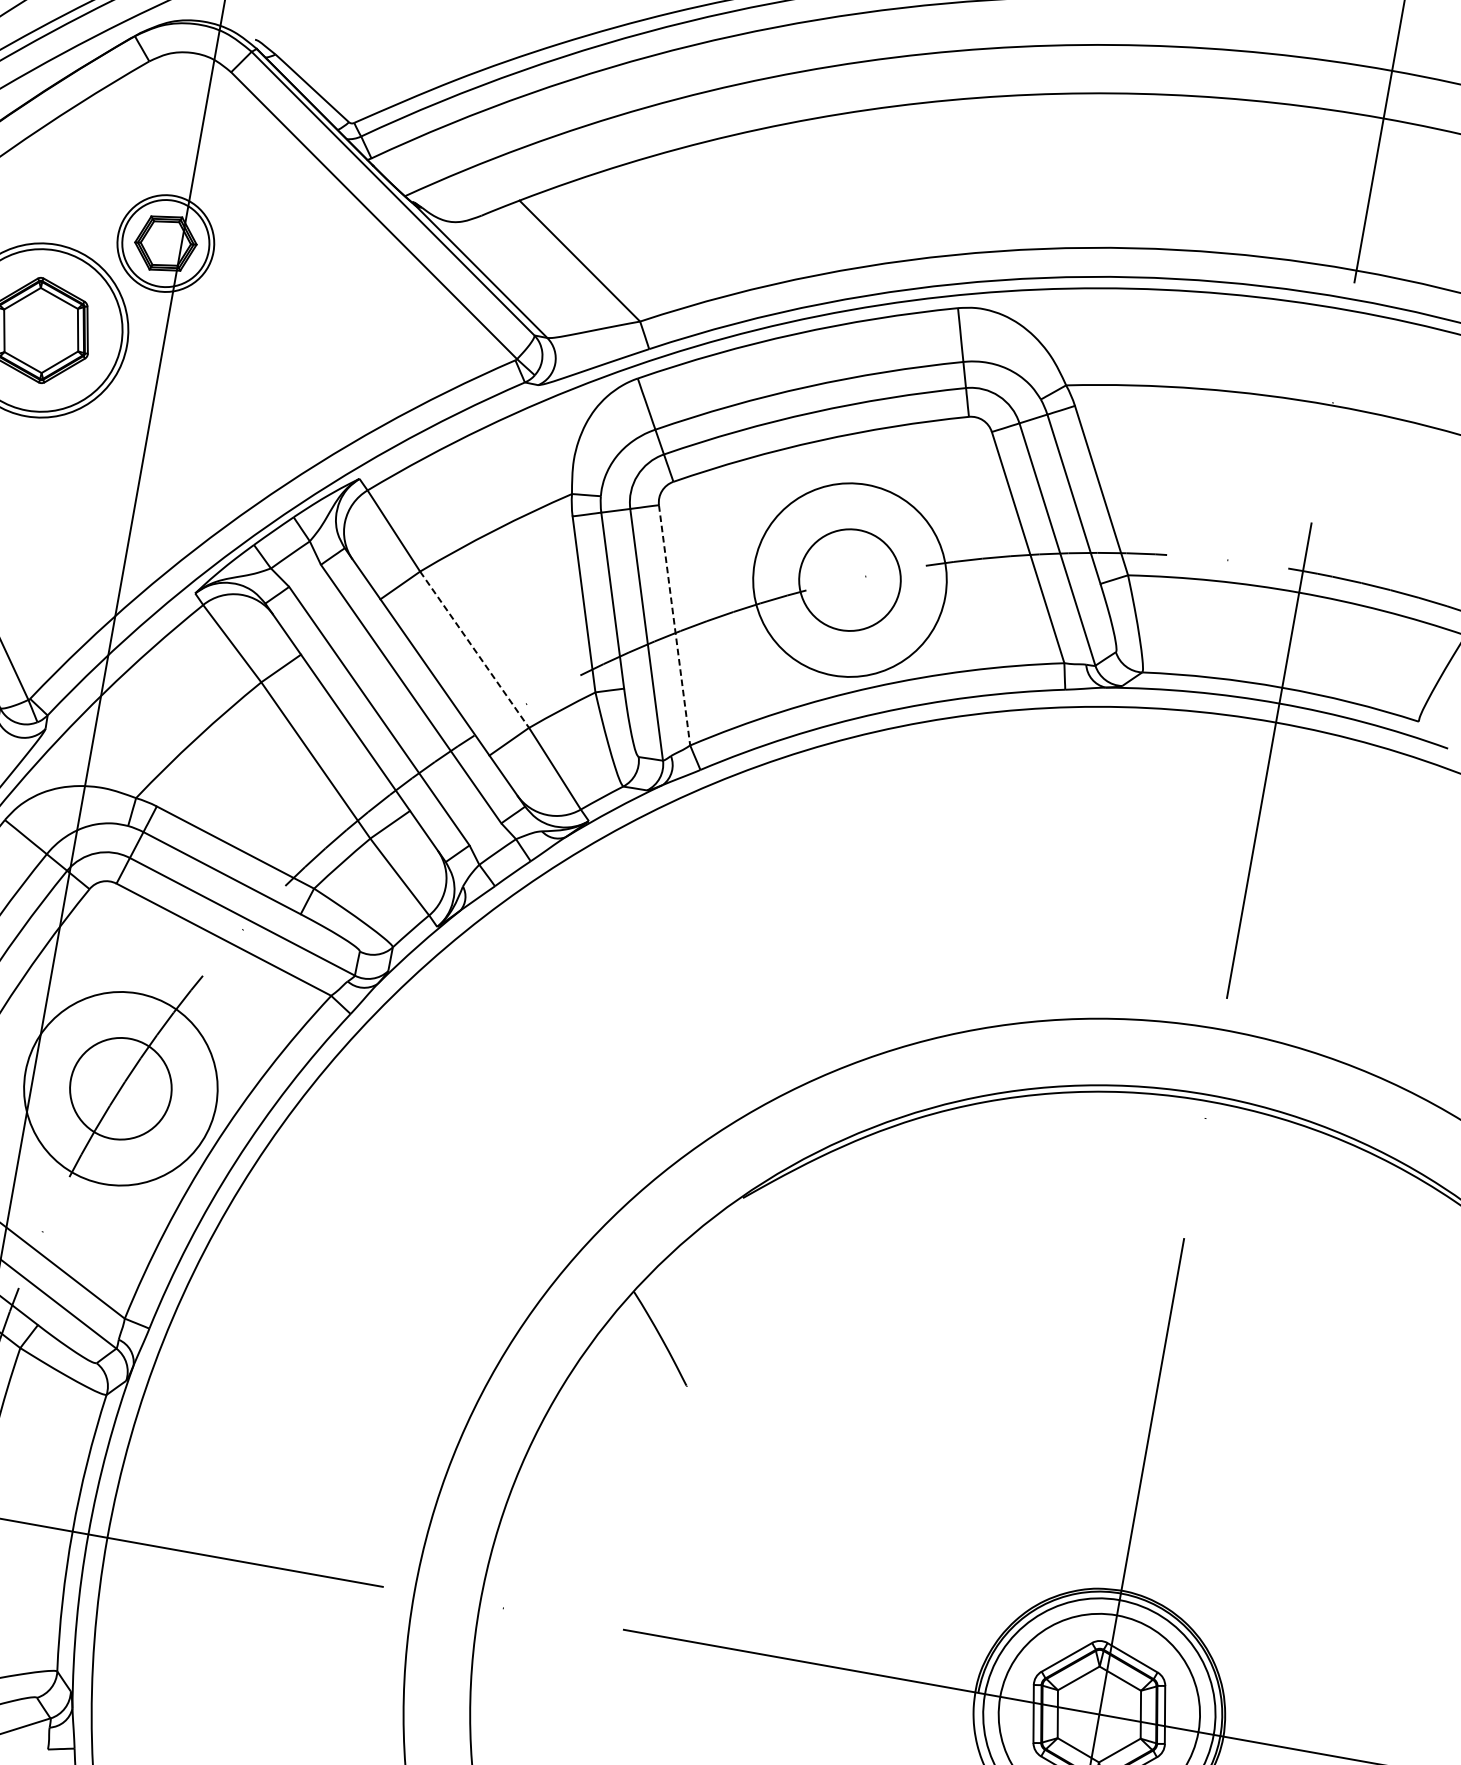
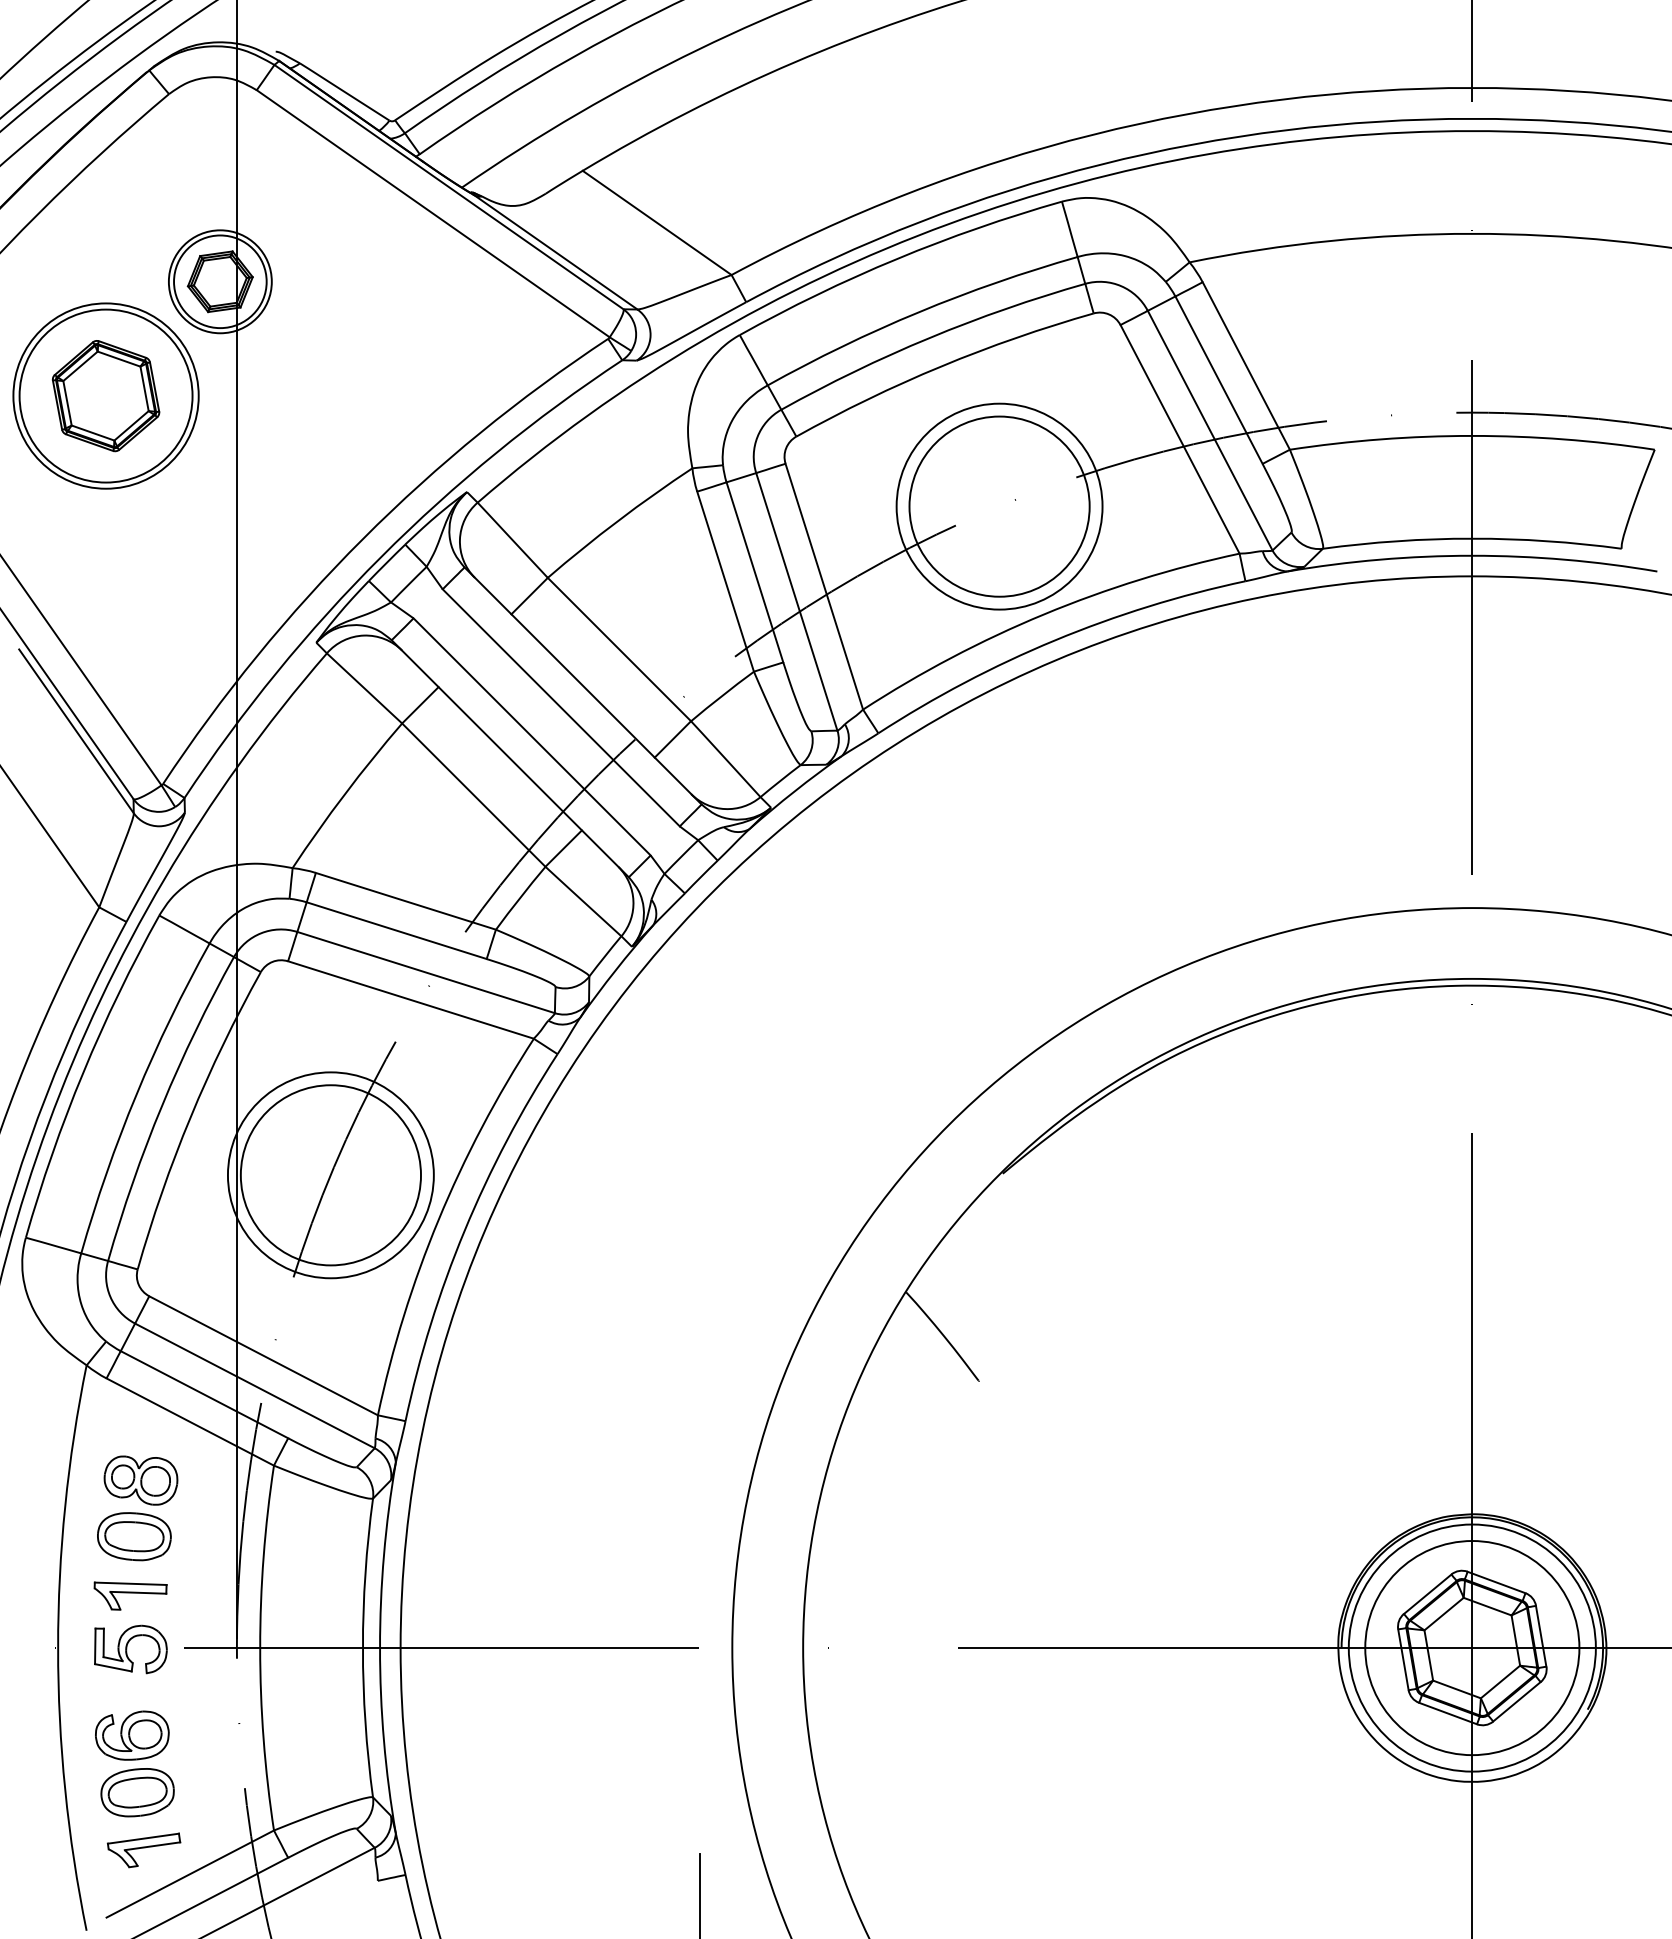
circle: (849, 579) -> (999, 506), size x1.67
line: (674, 625) -> (824, 586), dashed -> solid
line: (474, 649) -> (619, 649), dashed -> solid
circle: (120, 1088) -> (330, 1175), size x1.67

